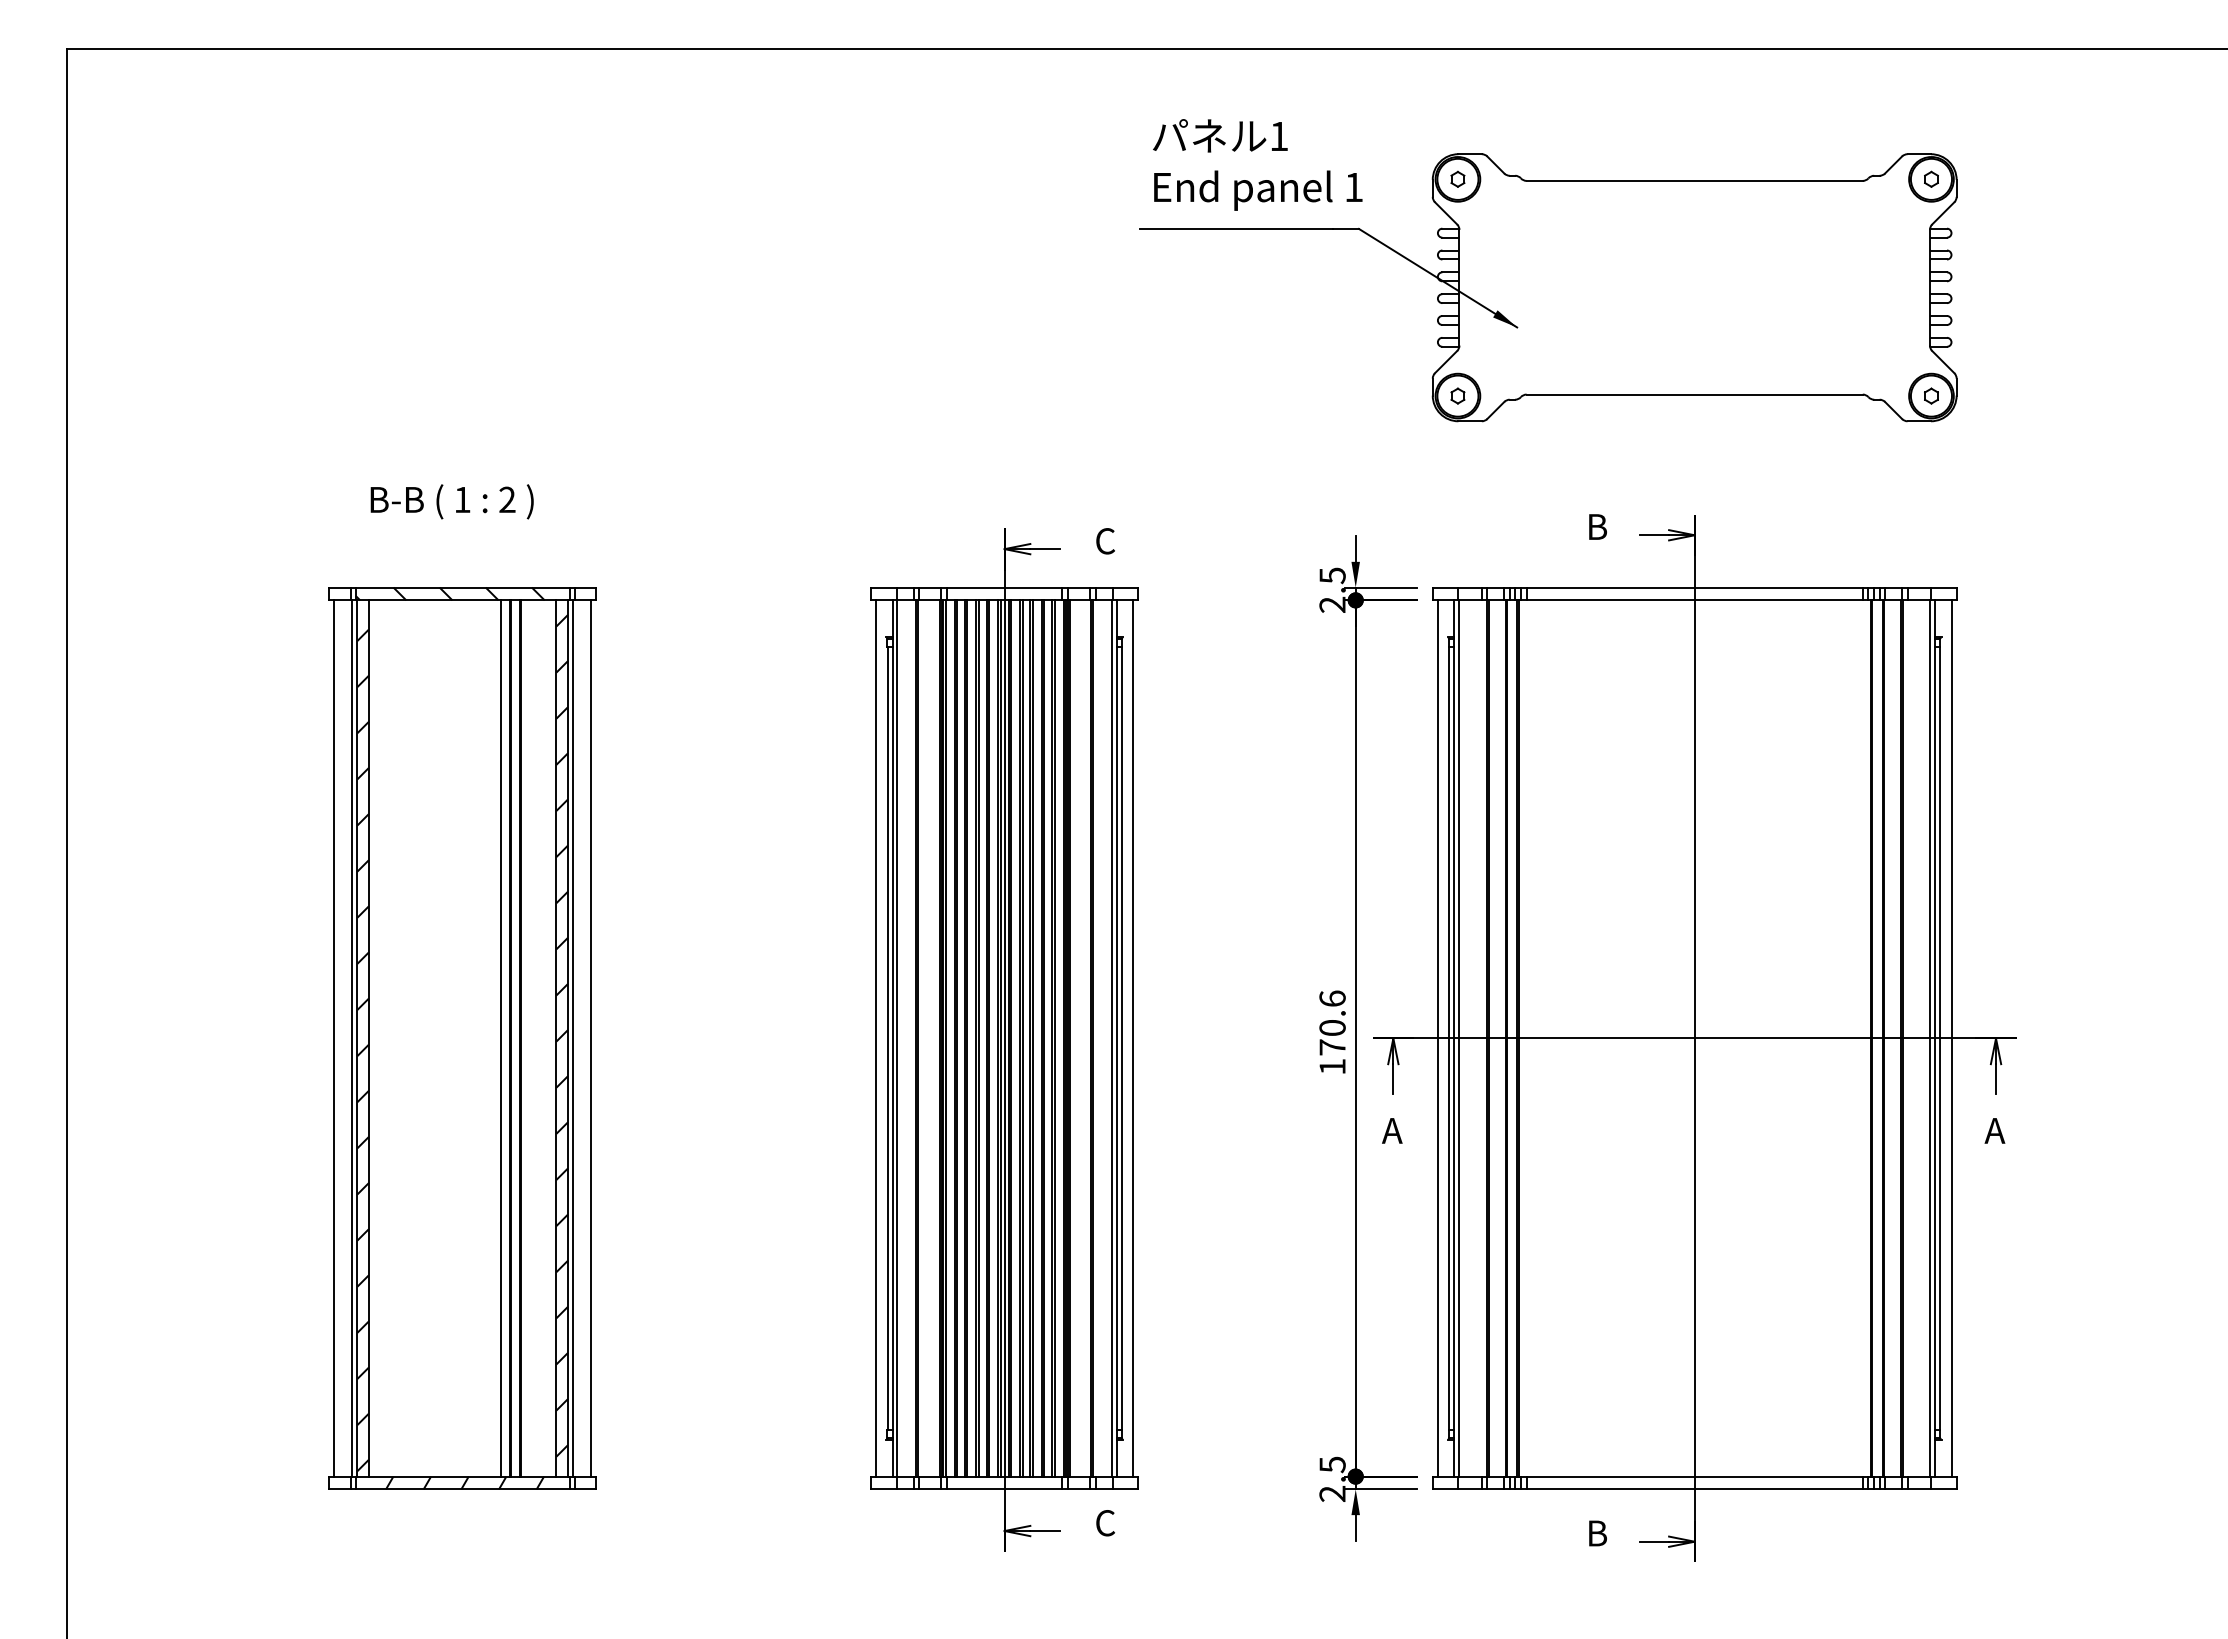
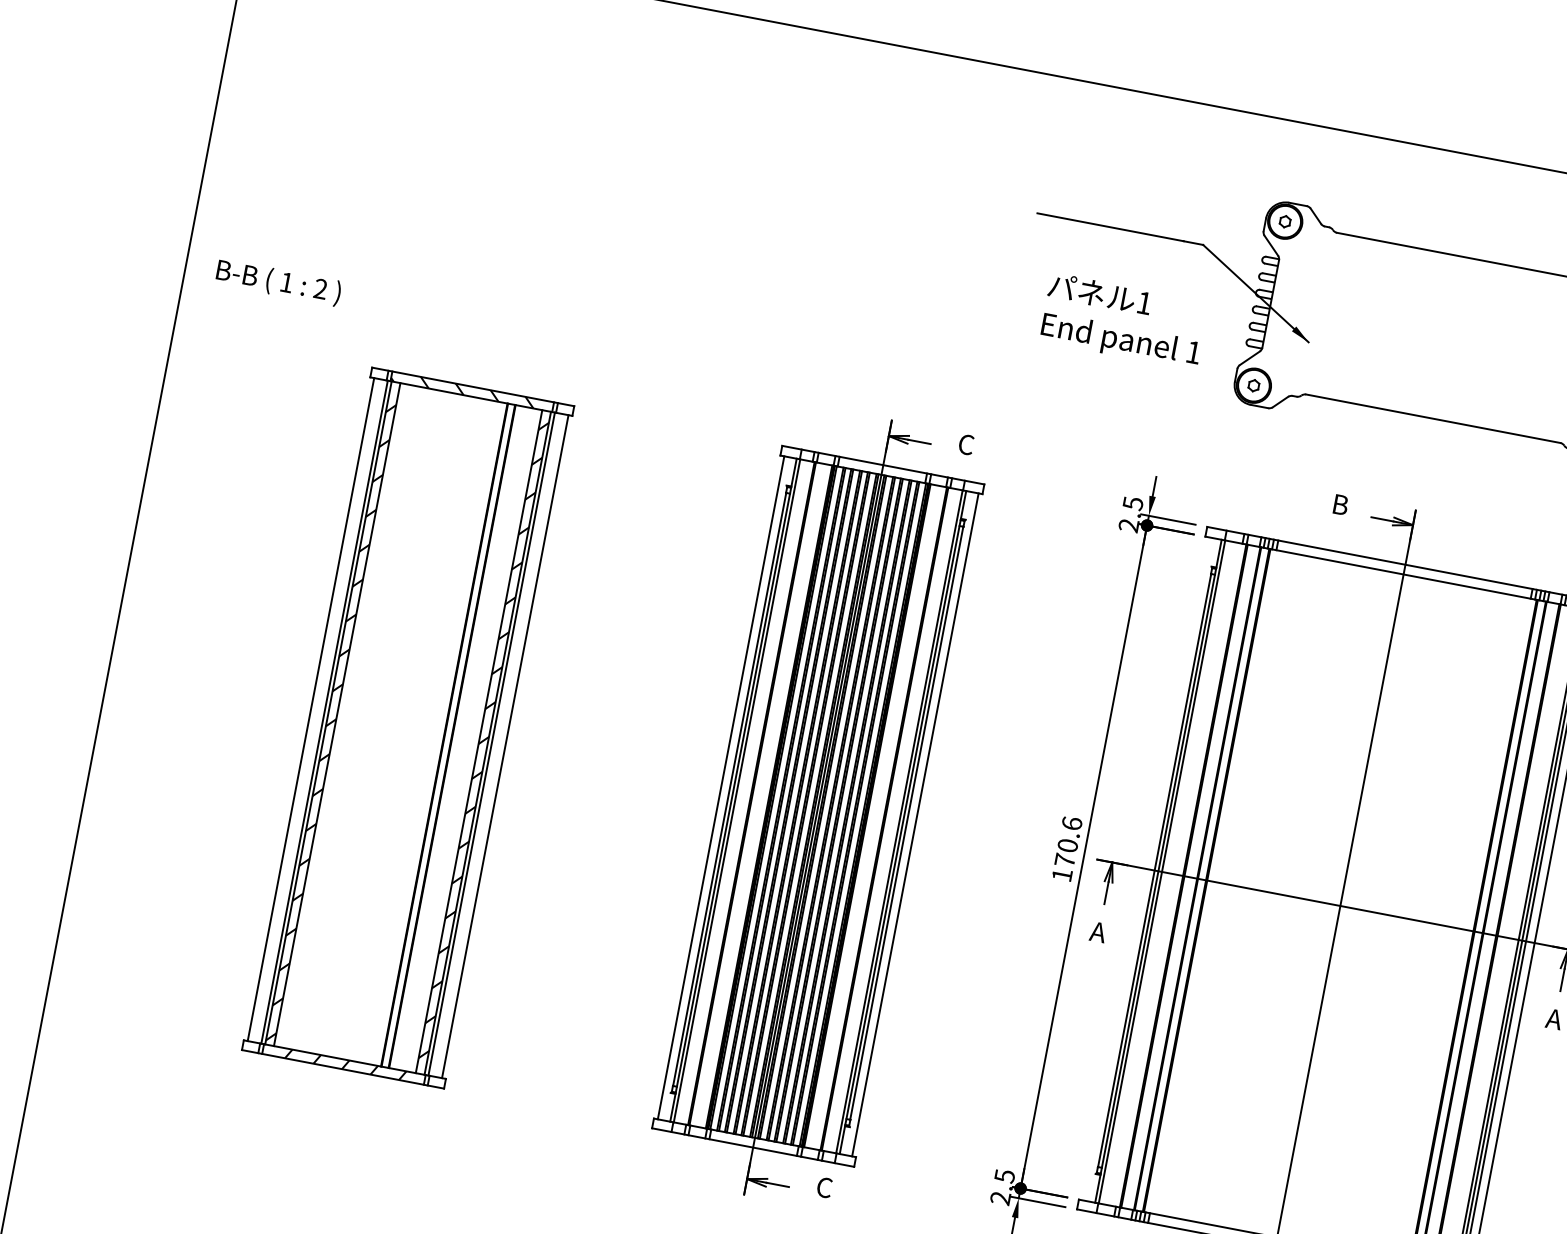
text: (1257, 164) -> (1123, 321), moved
text: (451, 501) -> (278, 282), moved
line: (501, 1038) -> (437, 733), removed
line: (1437, 1038) -> (1145, 868), removed

